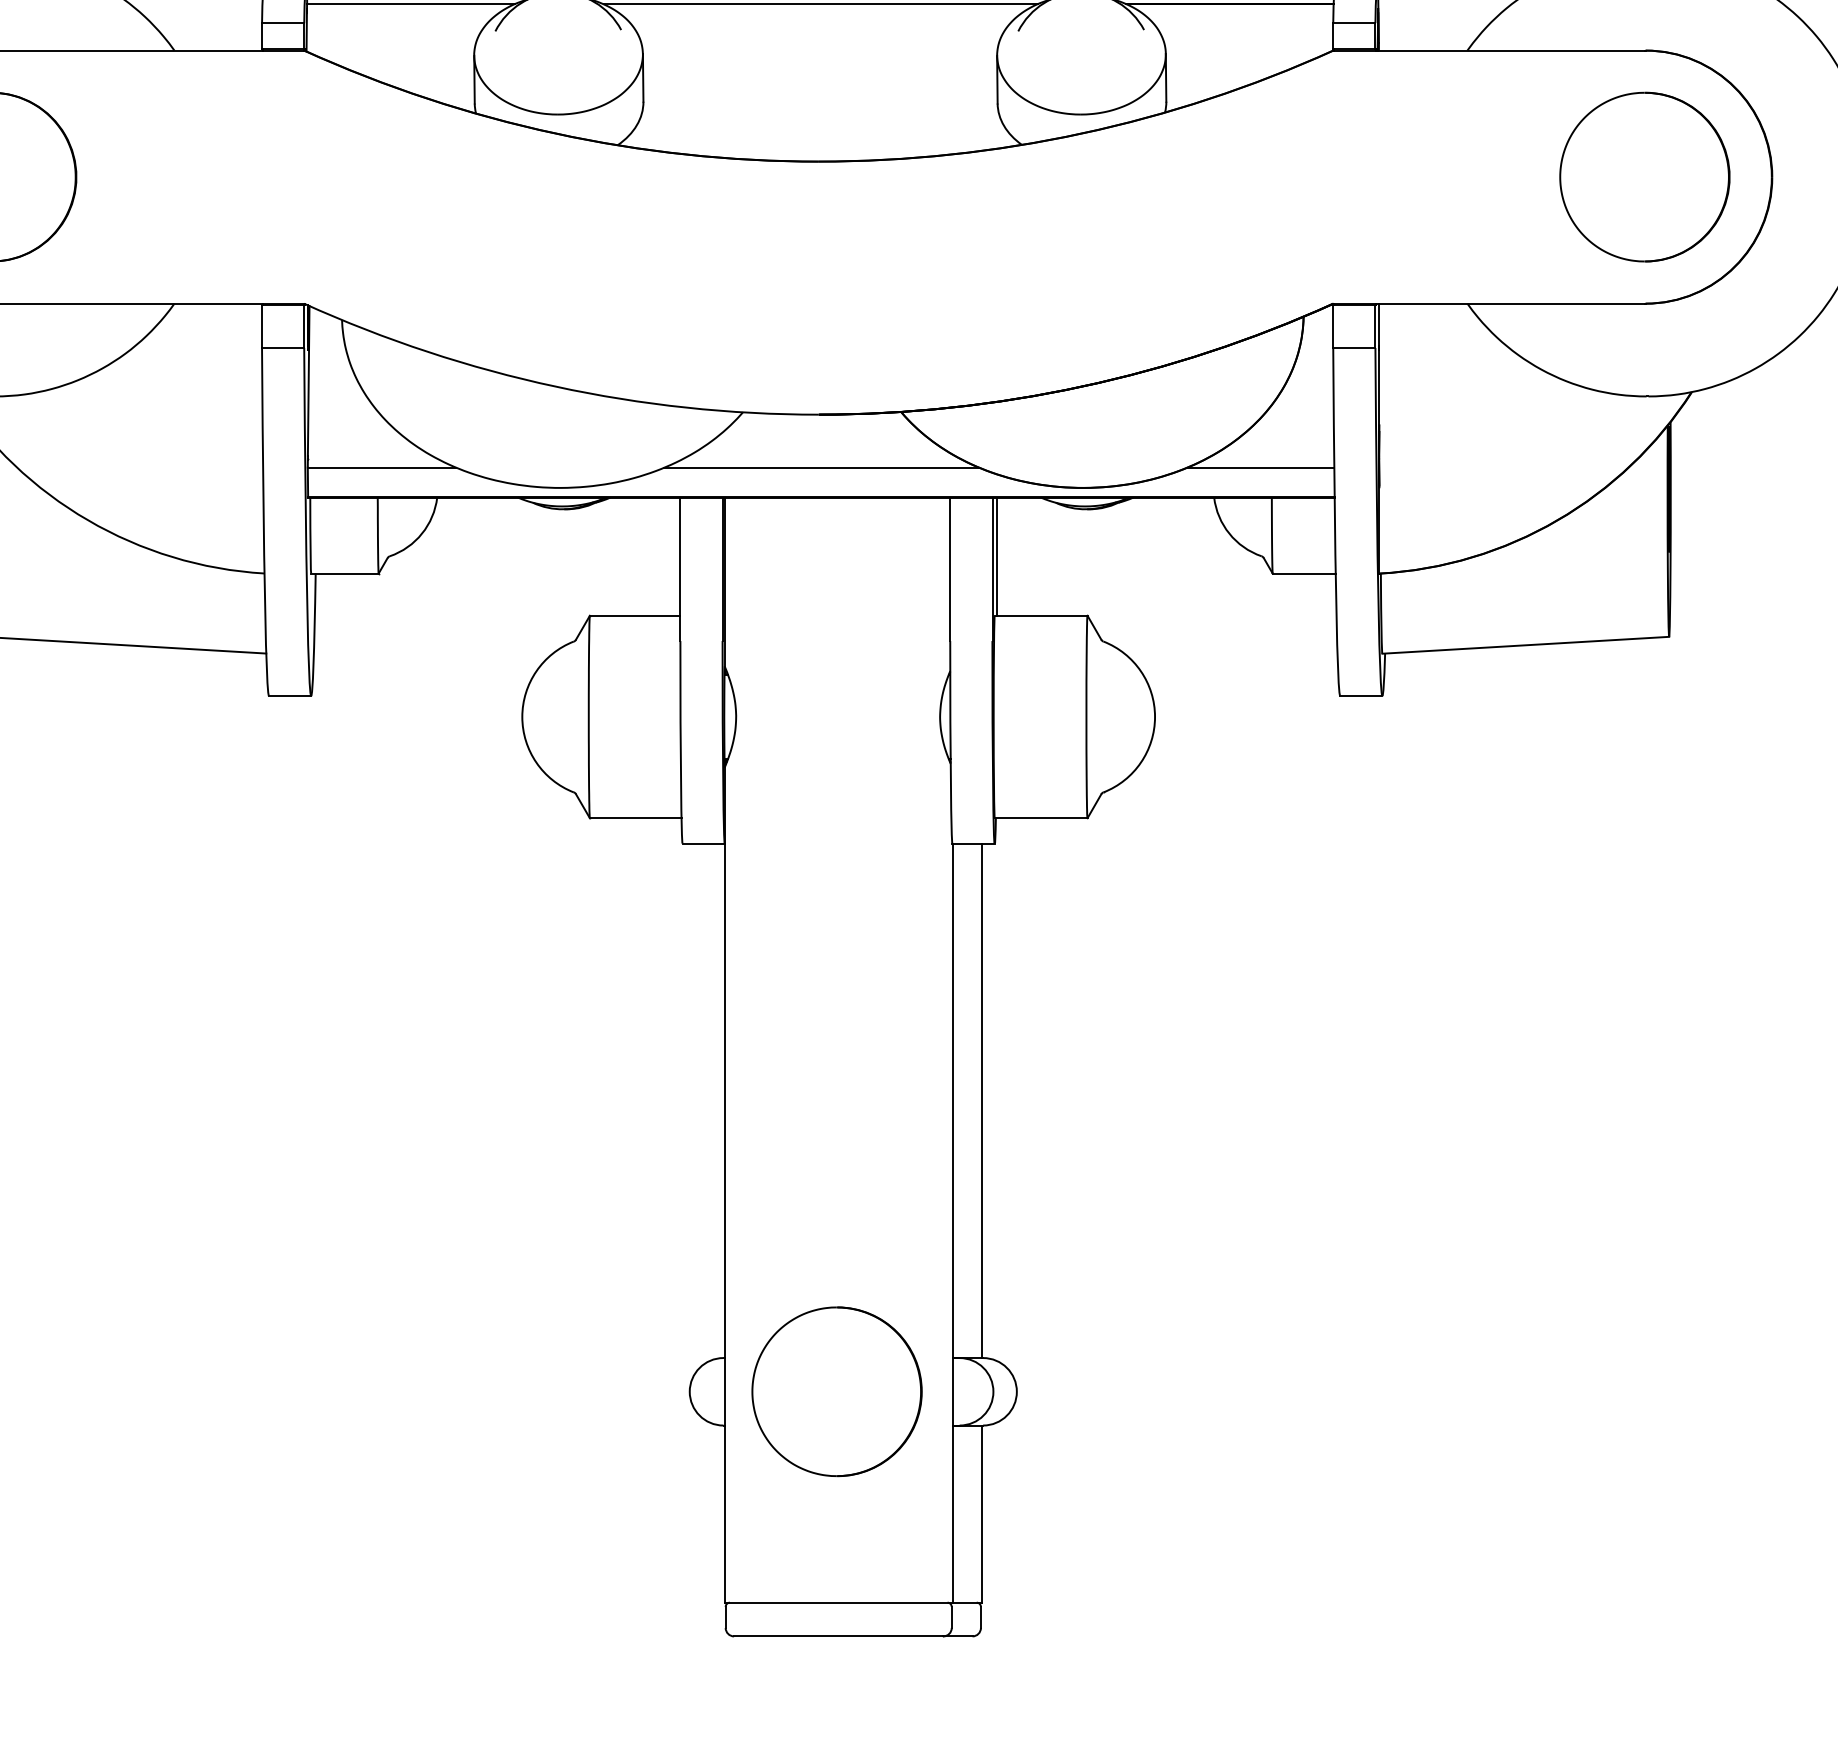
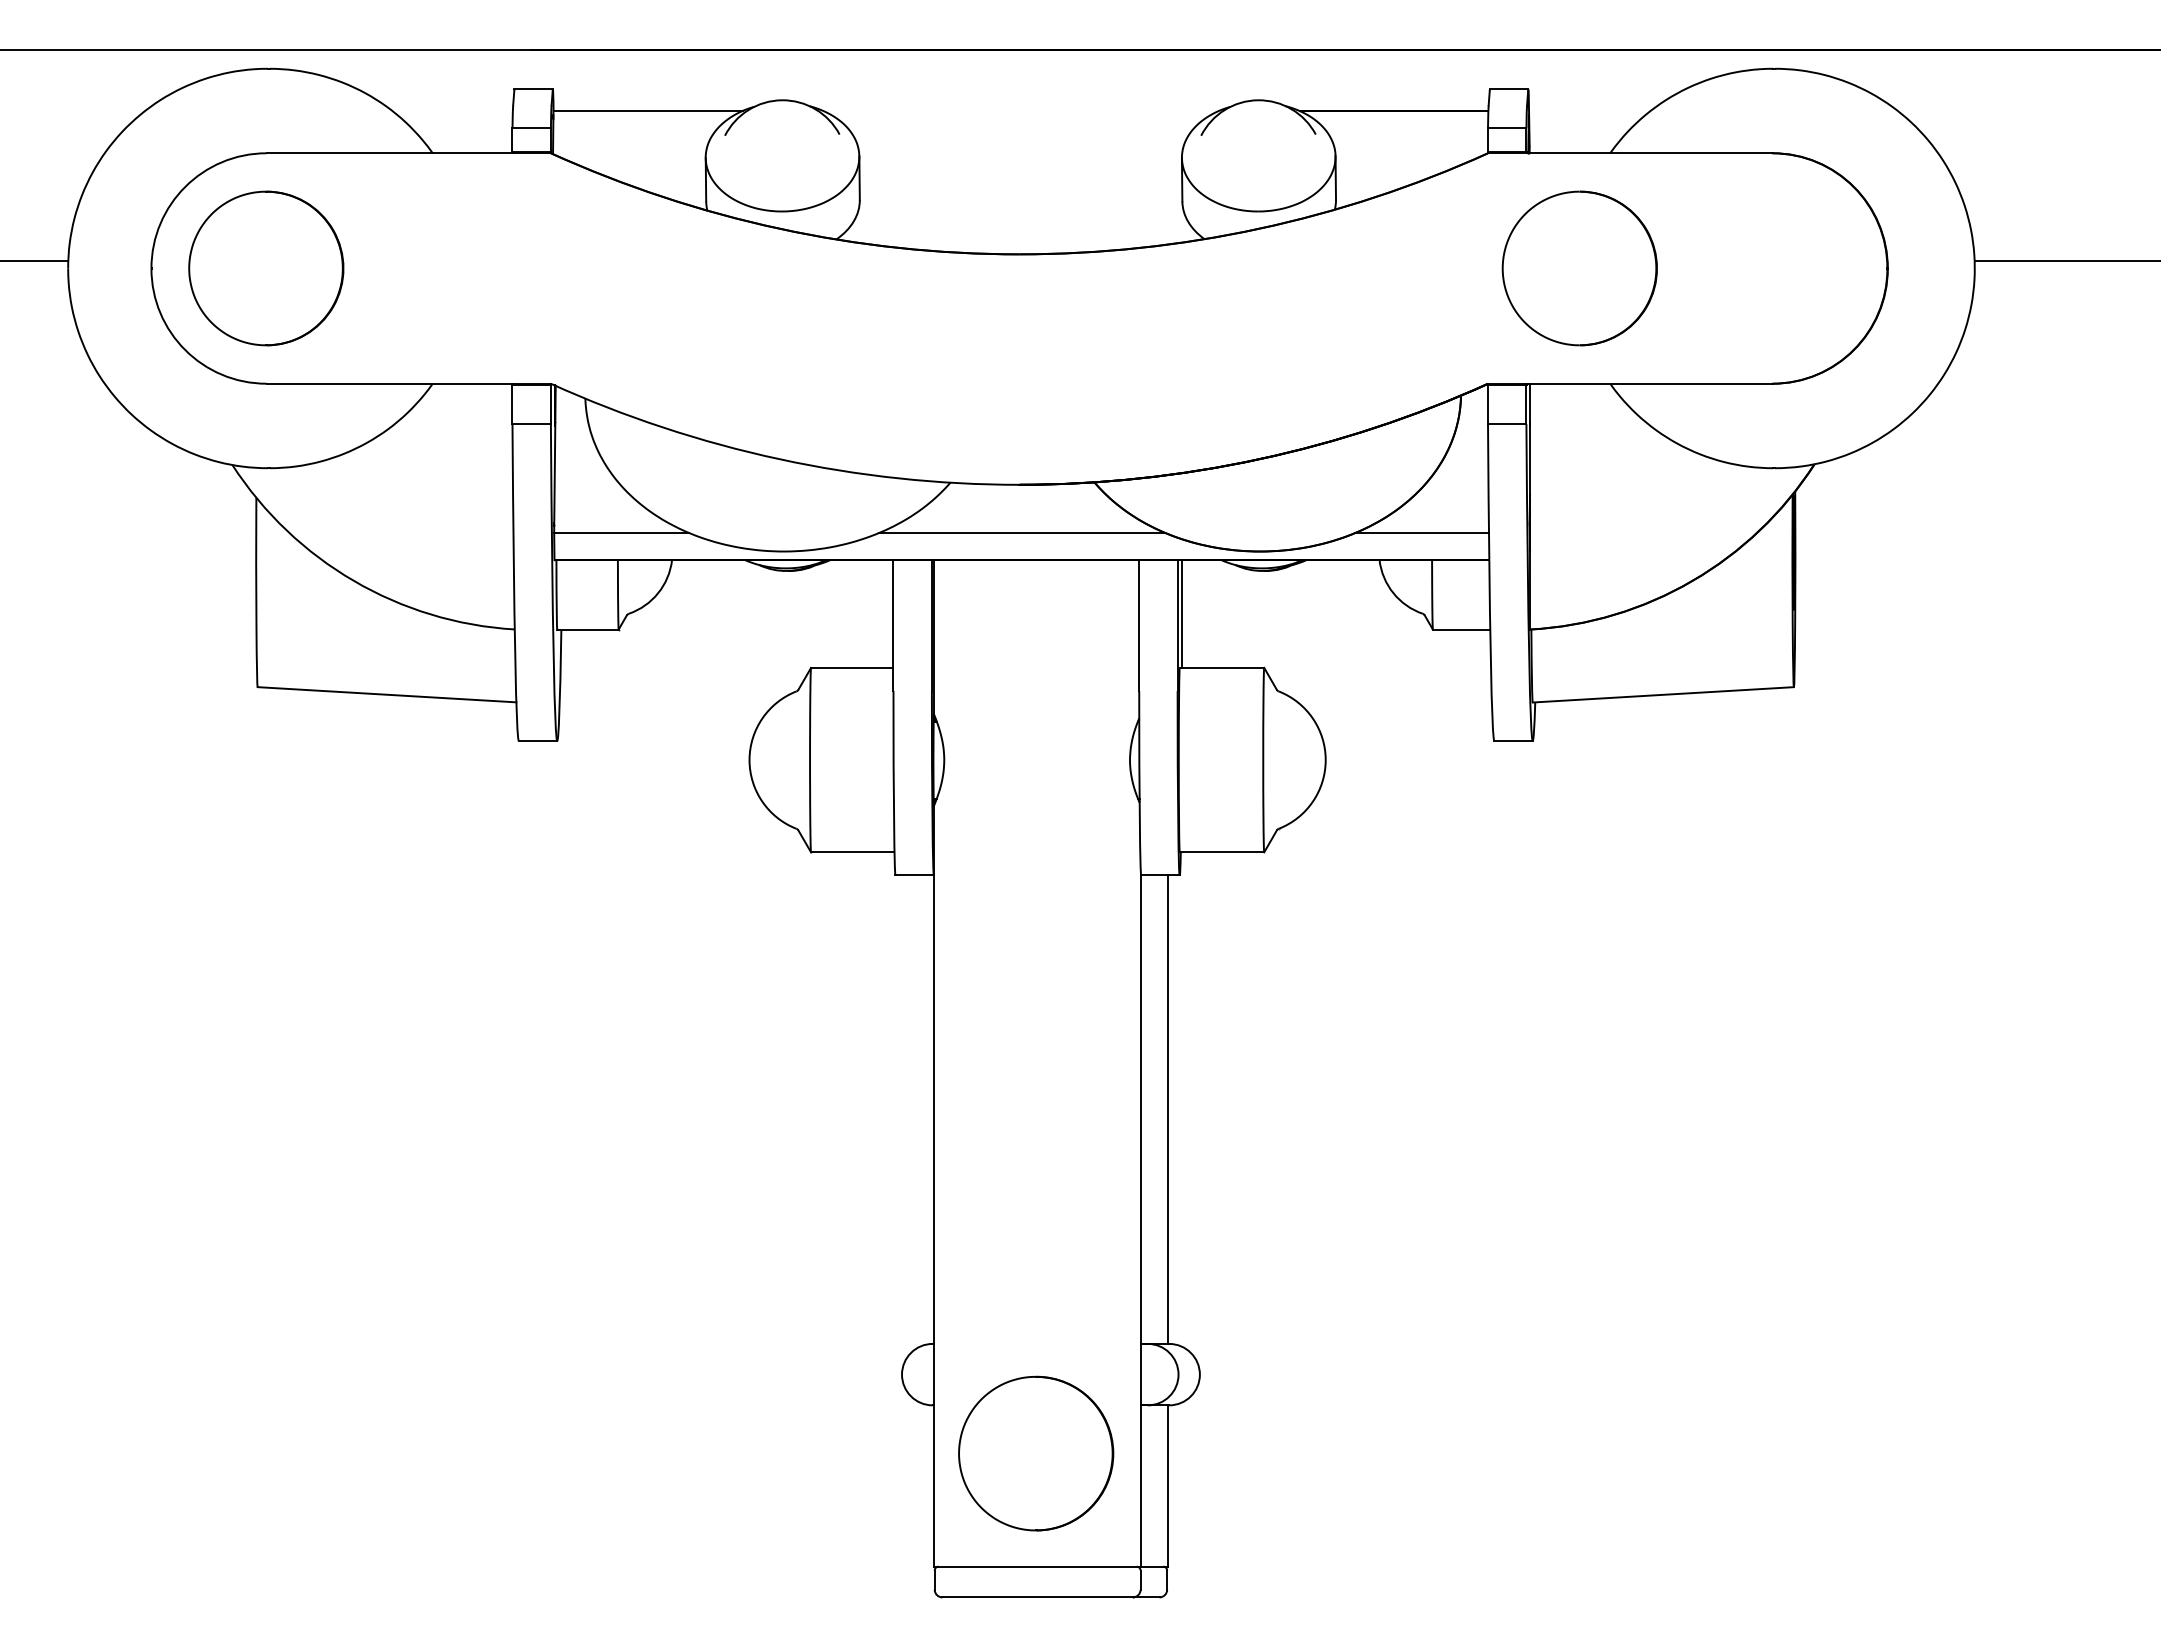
line: (819, 4) -> (1020, 111), removed
part: (1644, 177) -> (1579, 268), moved
part: (837, 1391) -> (1036, 1453), moved

